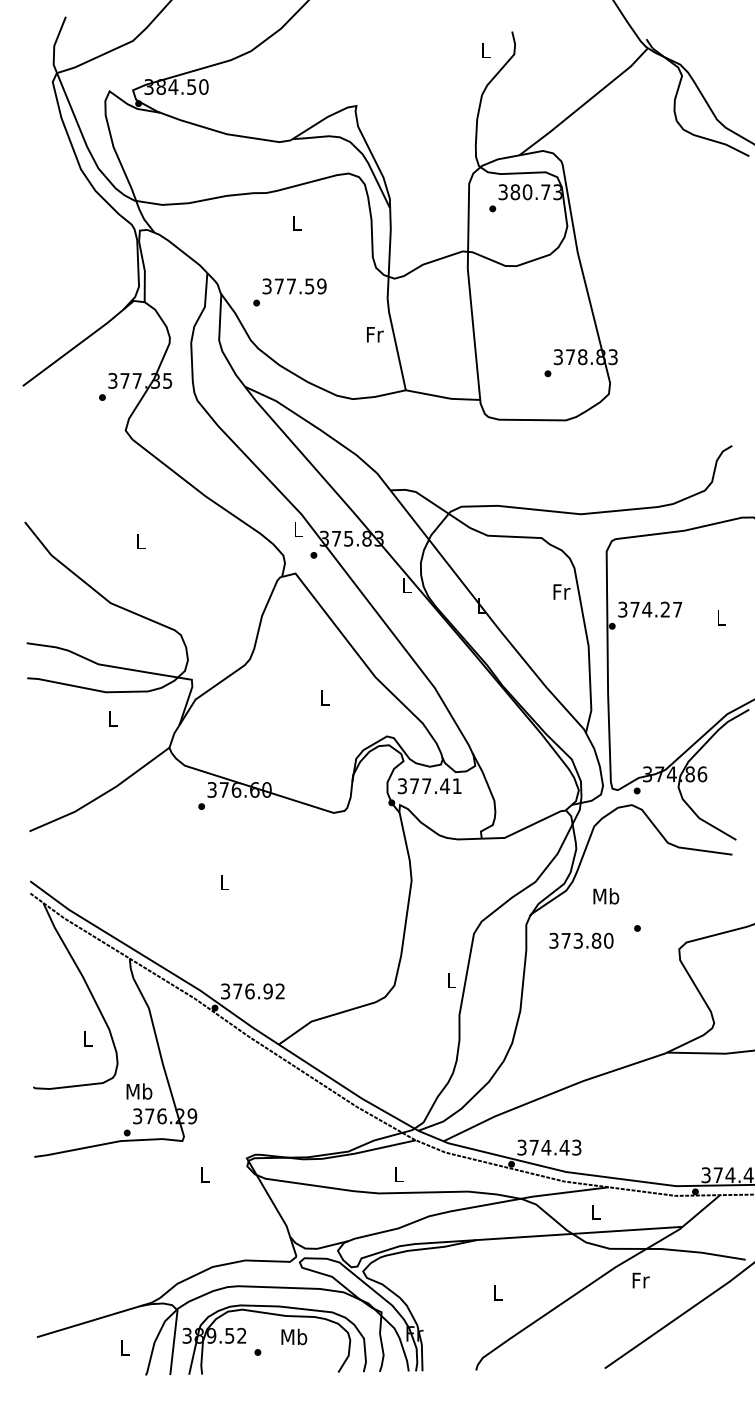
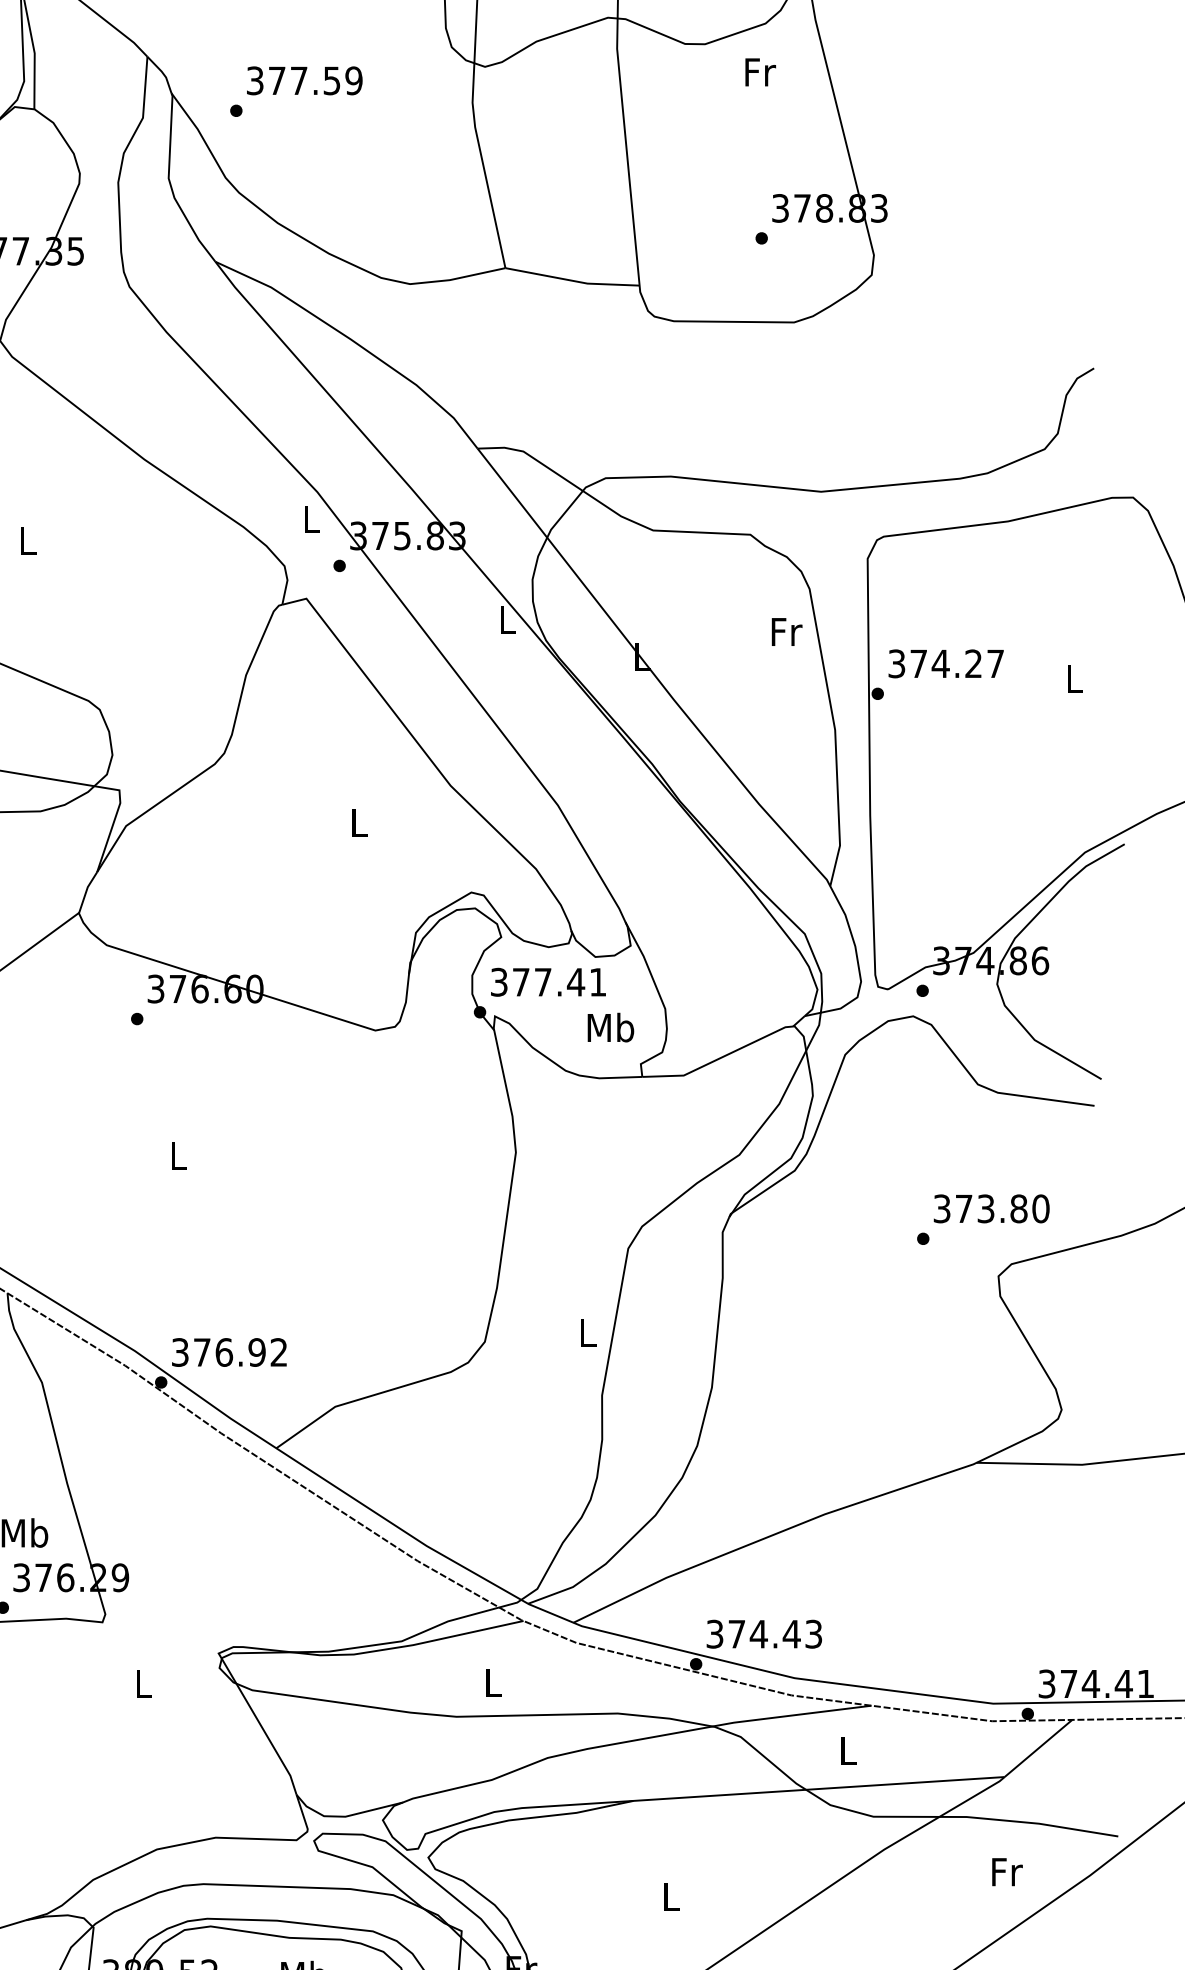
text: (375, 334) -> (760, 71), moved
text: (606, 896) -> (611, 1027), moved
text: (581, 940) -> (991, 1208), moved
text: (640, 1280) -> (1006, 1872), moved

